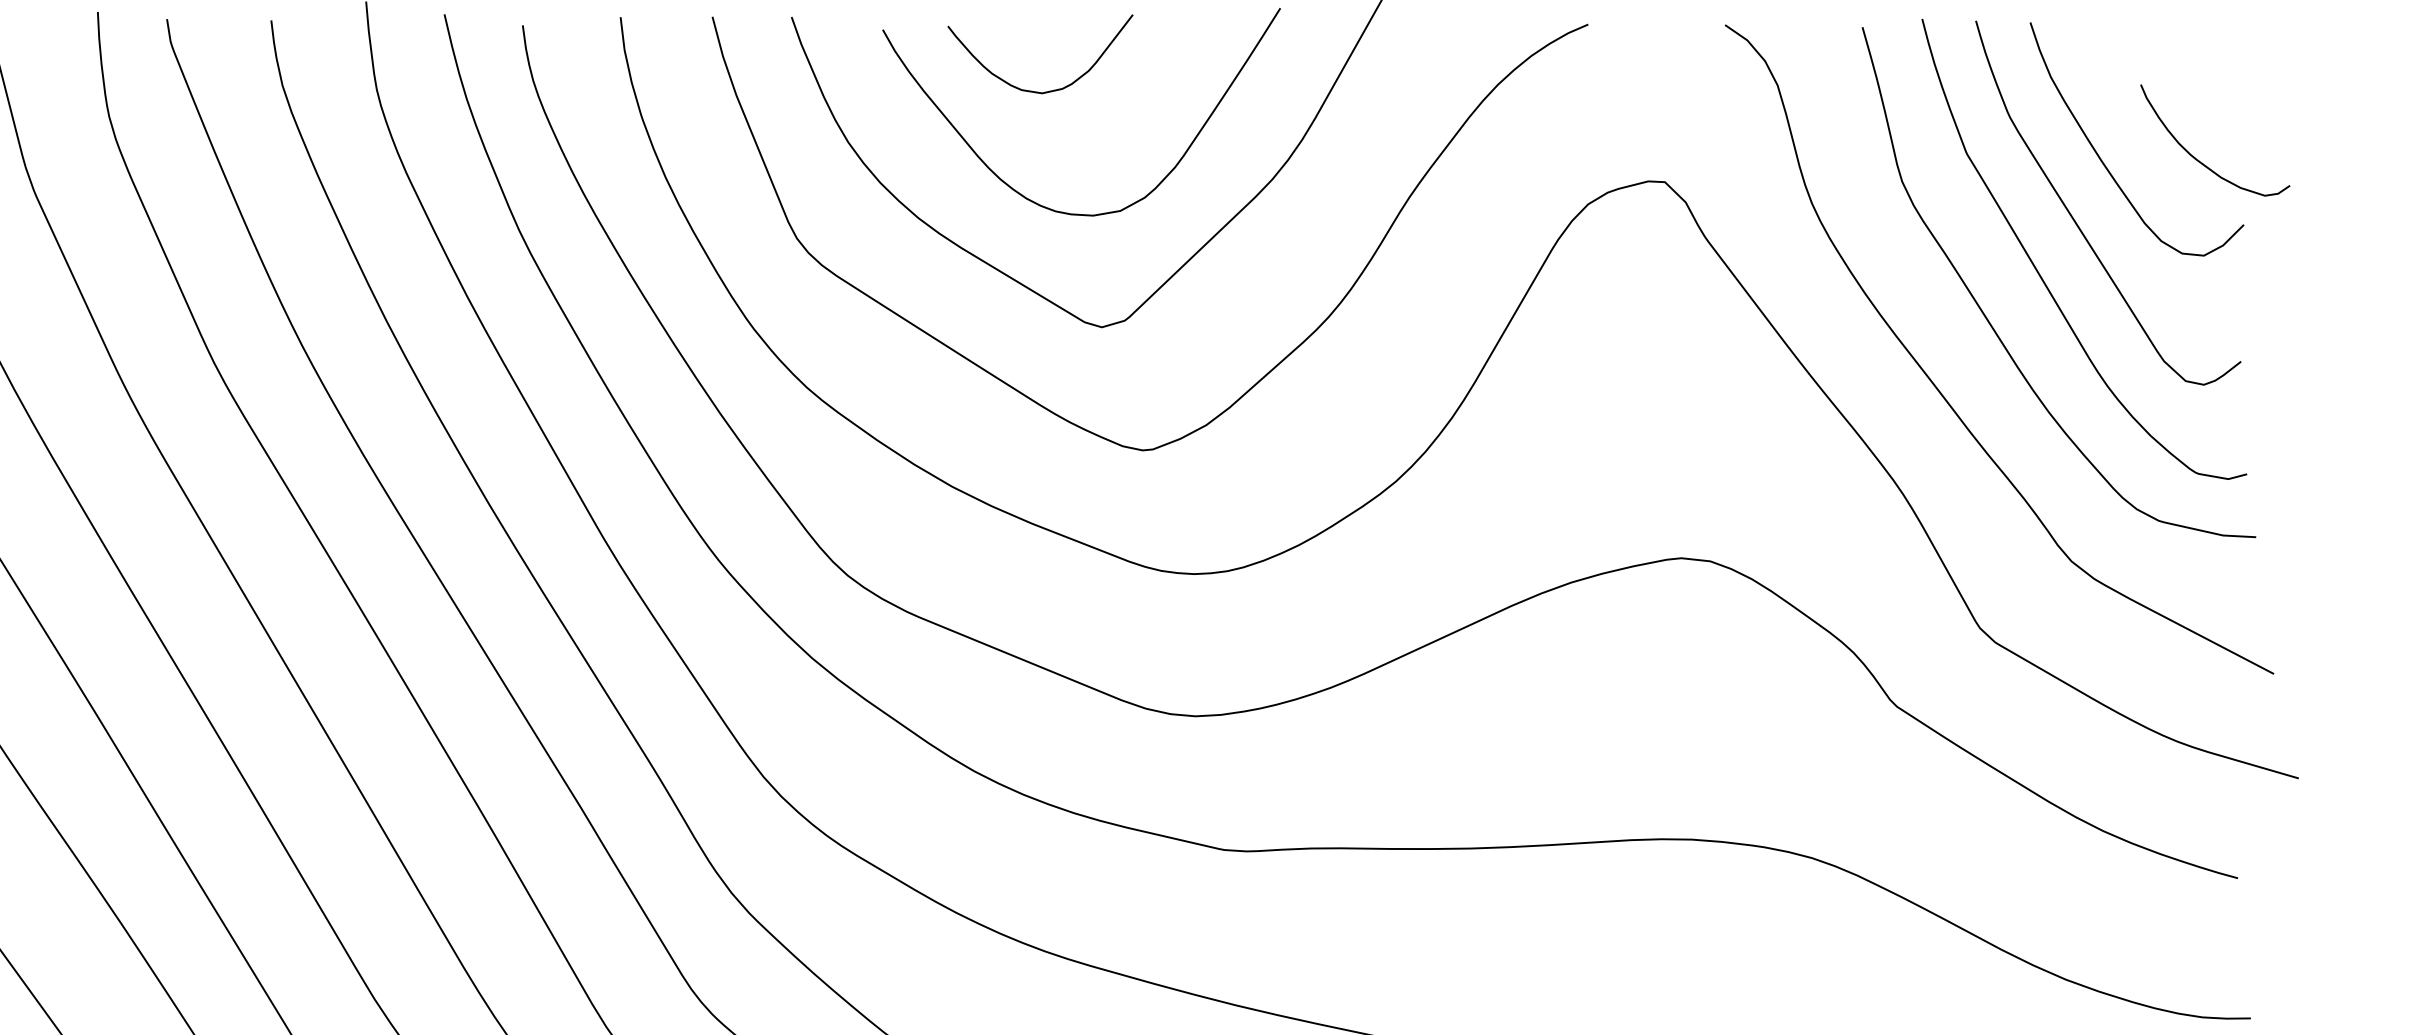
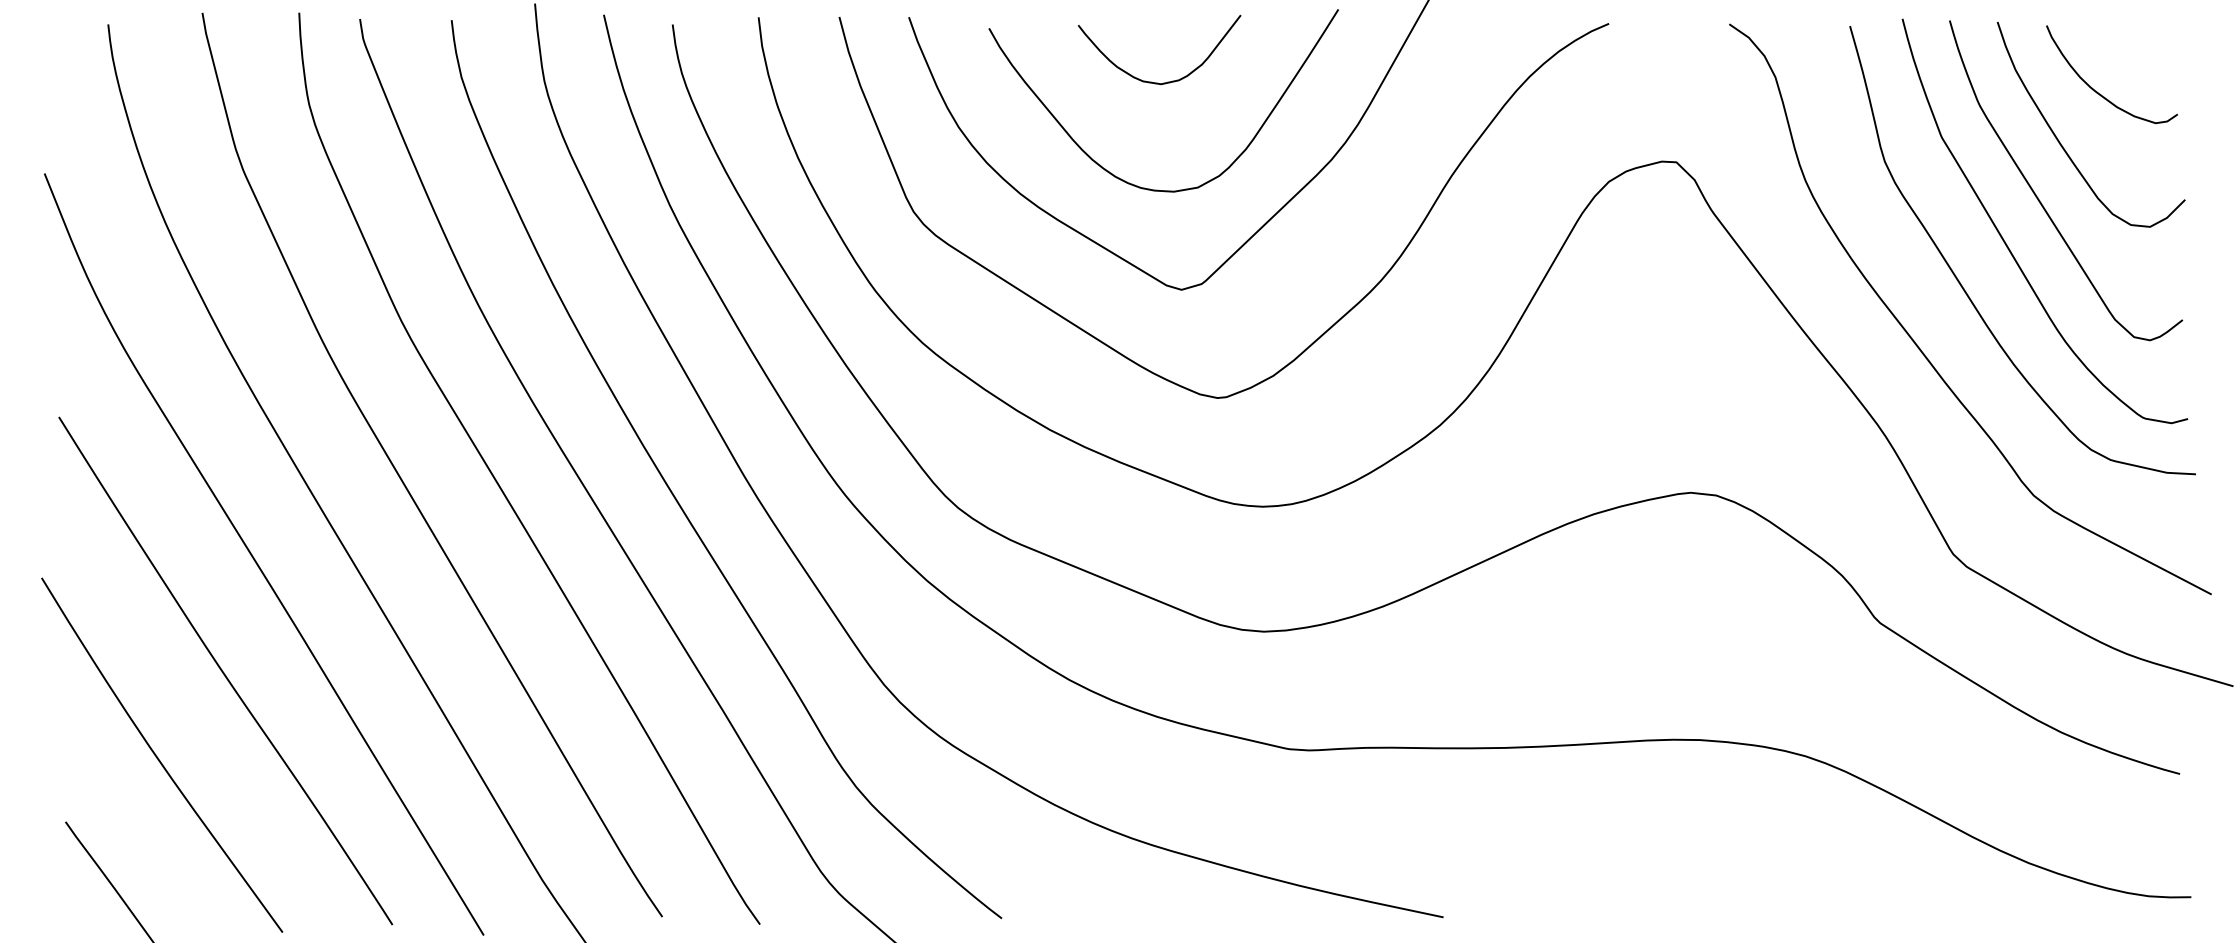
curve: (1031, 90) -> (1151, 81), moved
curve: (2202, 161) -> (2100, 93), moved

